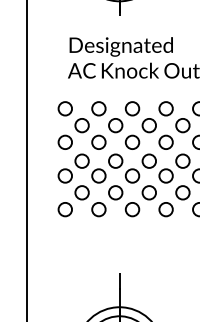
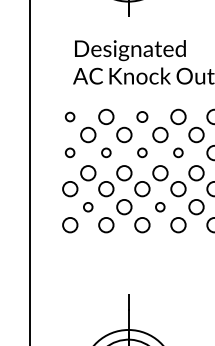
circle: (64, 108) -> (69, 116), size x0.6
circle: (132, 108) -> (142, 116), size x0.7
circle: (64, 141) -> (69, 152), size x0.6
circle: (98, 141) -> (105, 152), size x0.6
circle: (132, 141) -> (142, 152), size x0.6
circle: (165, 141) -> (177, 152), size x0.6
circle: (81, 192) -> (87, 206), size x0.6
circle: (148, 192) -> (159, 206), size x0.6

